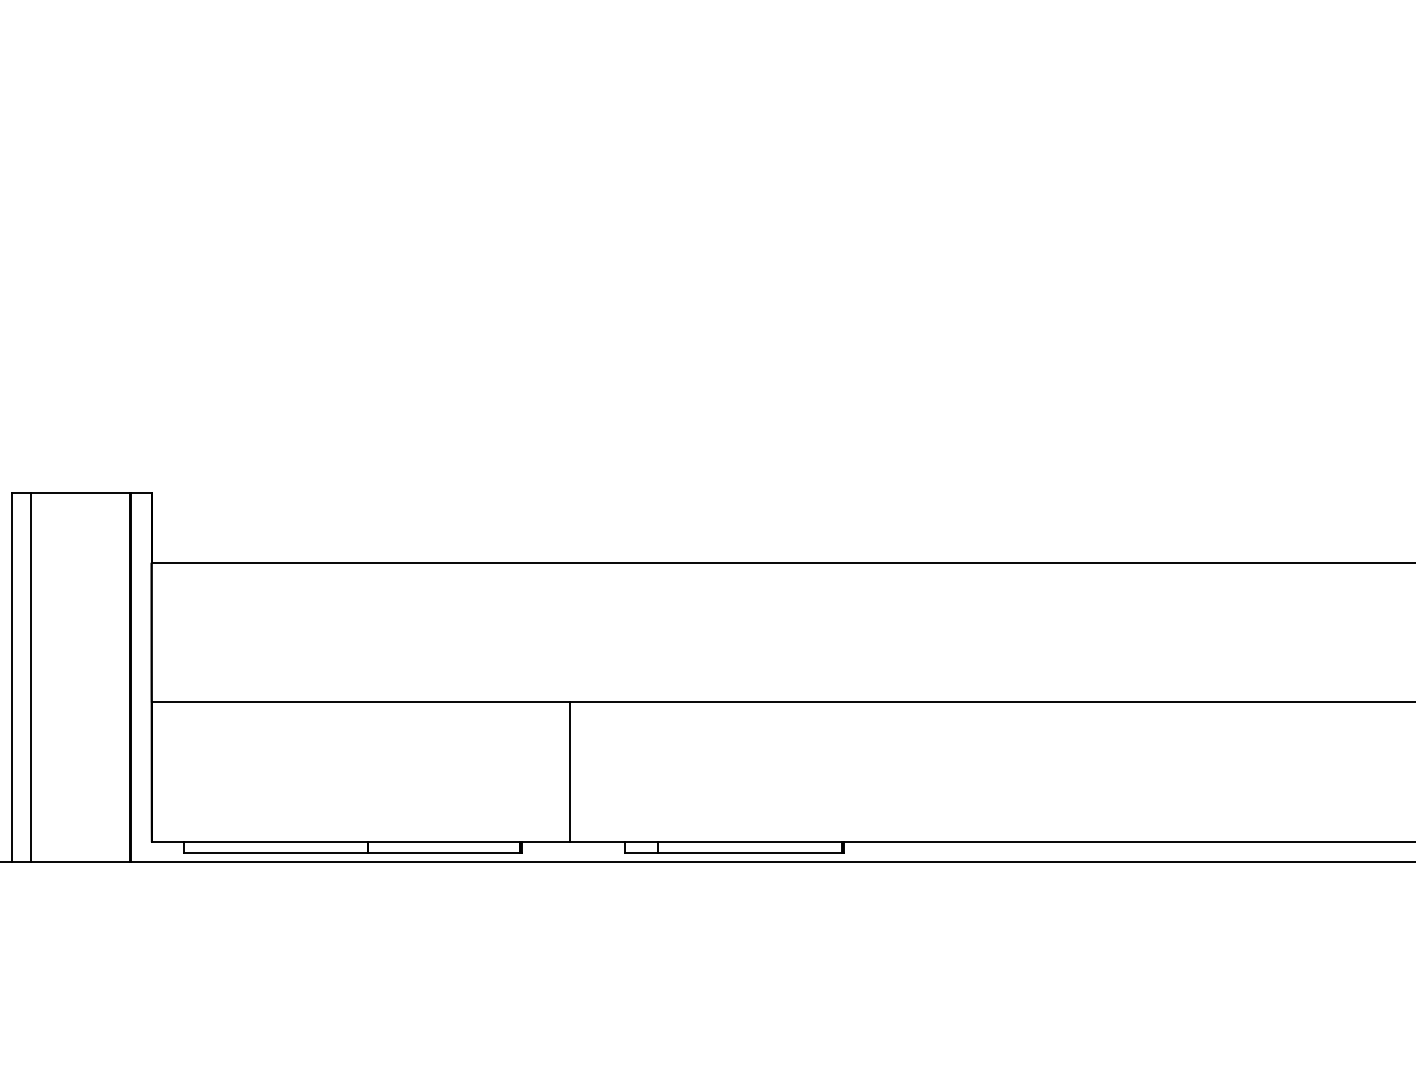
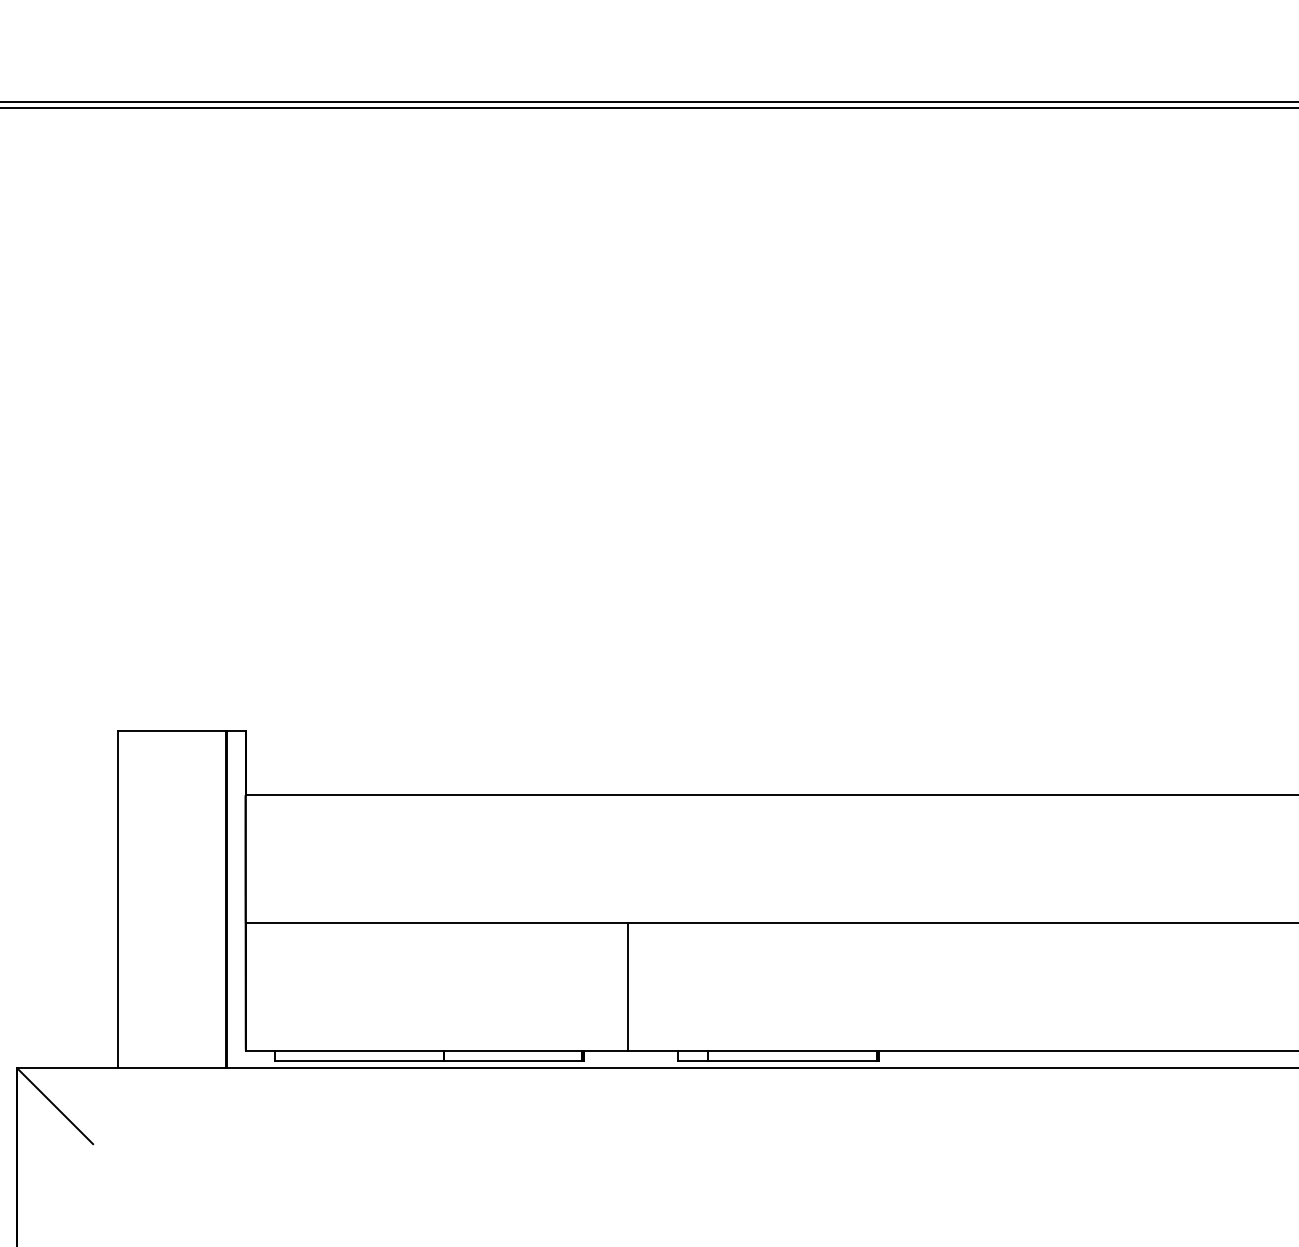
line: (31, 676) -> (135, 899), removed

